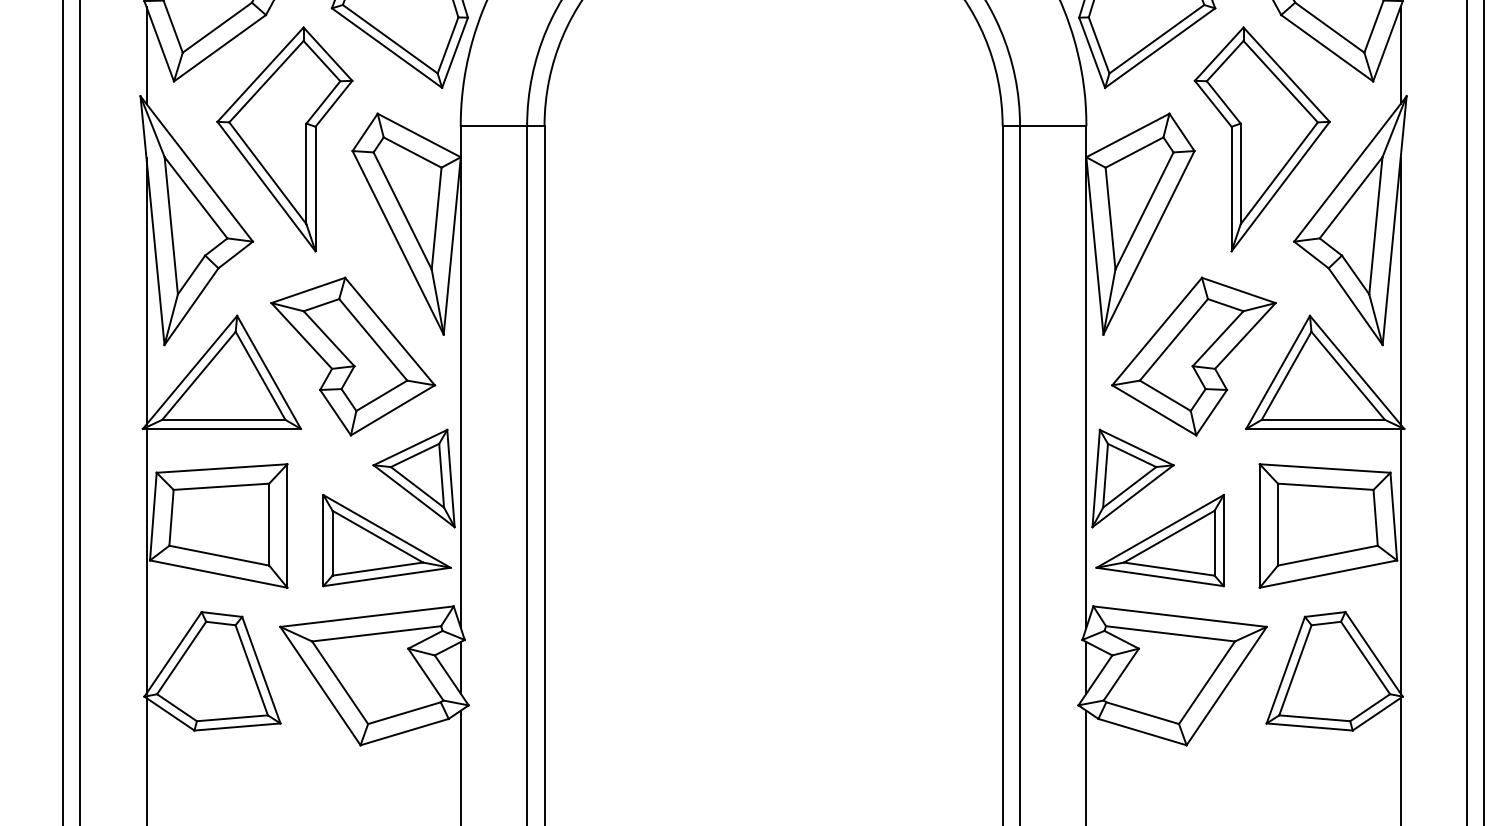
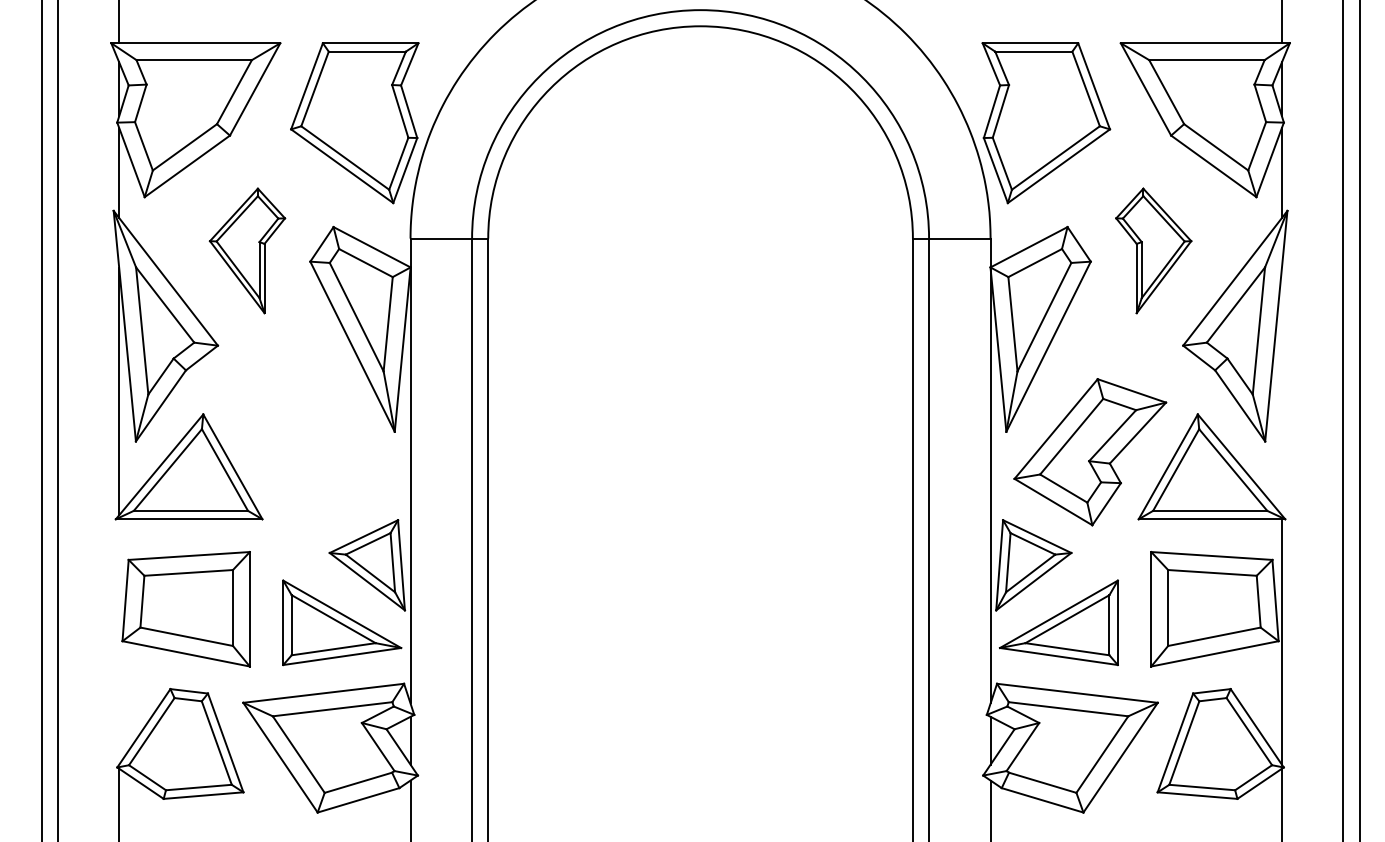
part: (284, 138) -> (247, 250), size x0.6
part: (1262, 138) -> (1153, 250), size x0.6
line: (1400, 291) -> (1281, 391), removed
part: (352, 356) -> (310, 452), removed
line: (146, 560) -> (119, 641), removed

